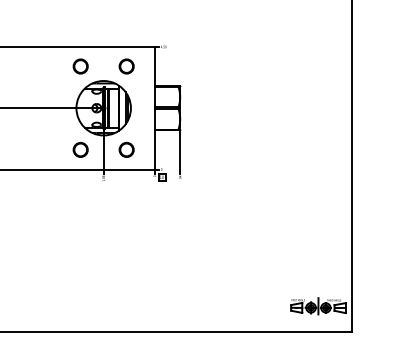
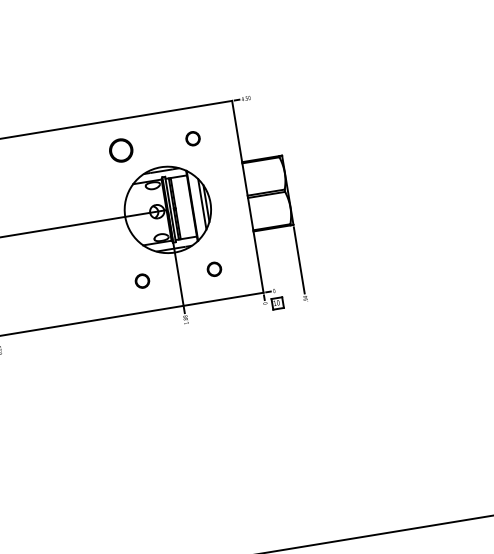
circle: (126, 66) -> (192, 138), size x0.6
circle: (80, 149) -> (142, 280), size x0.6
circle: (126, 149) -> (214, 268), size x0.6

